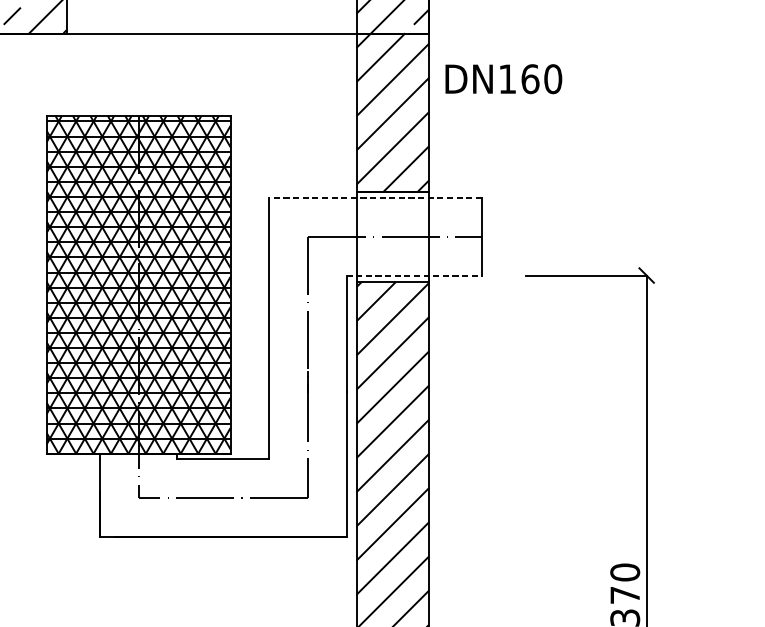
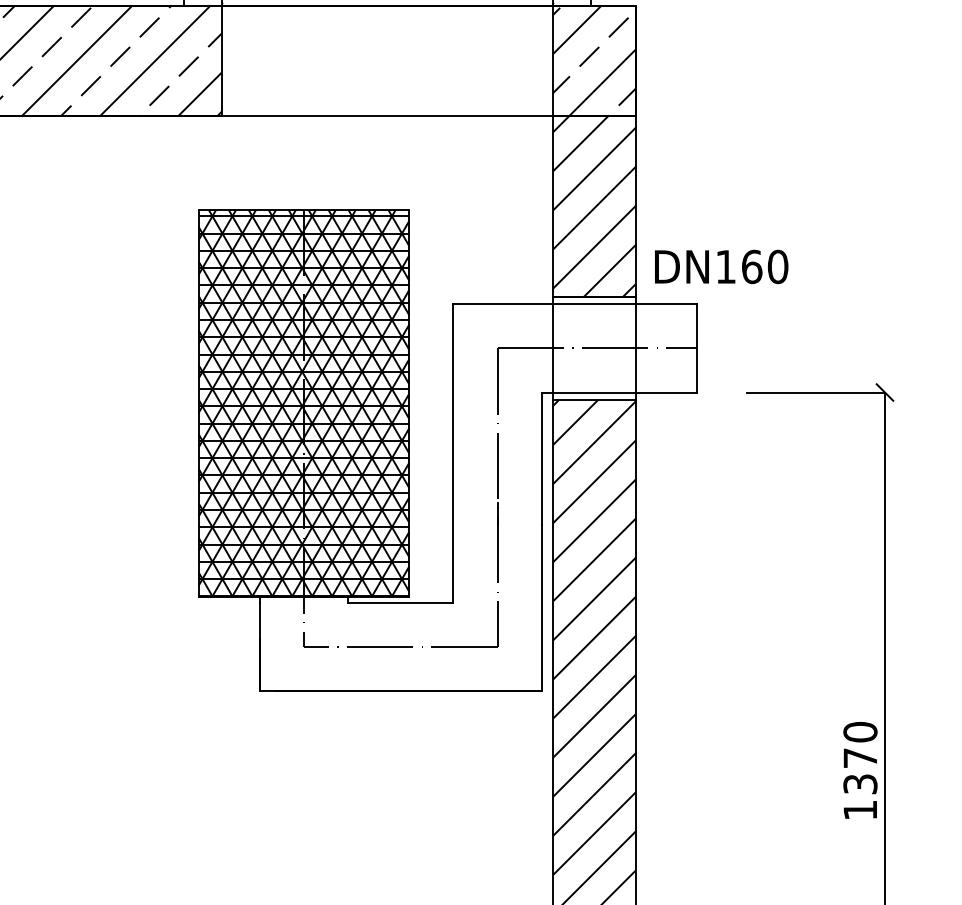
text: (503, 78) -> (721, 266), moved
line: (375, 198) -> (574, 304), dashed -> solid
line: (414, 275) -> (619, 392), dashed -> solid

